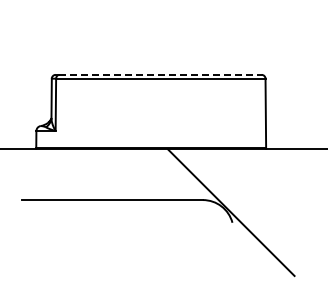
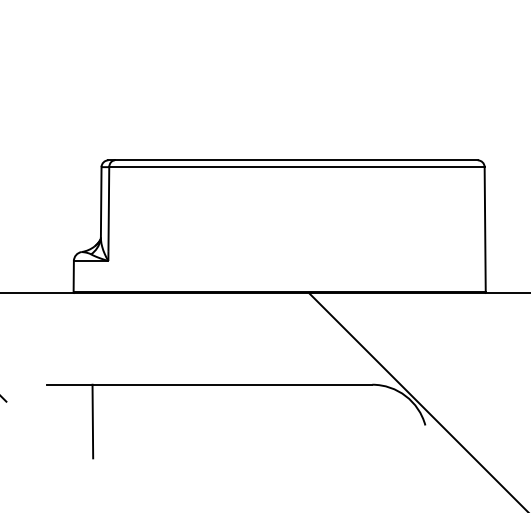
line: (161, 74) -> (298, 159), dashed -> solid
line: (46, 220) -> (91, 421), added

